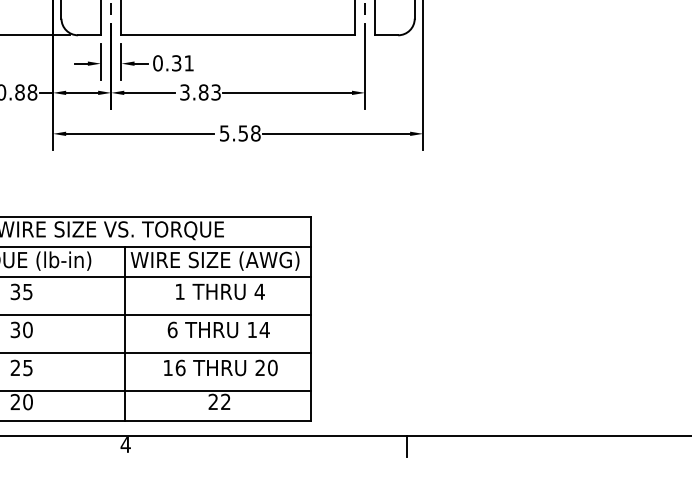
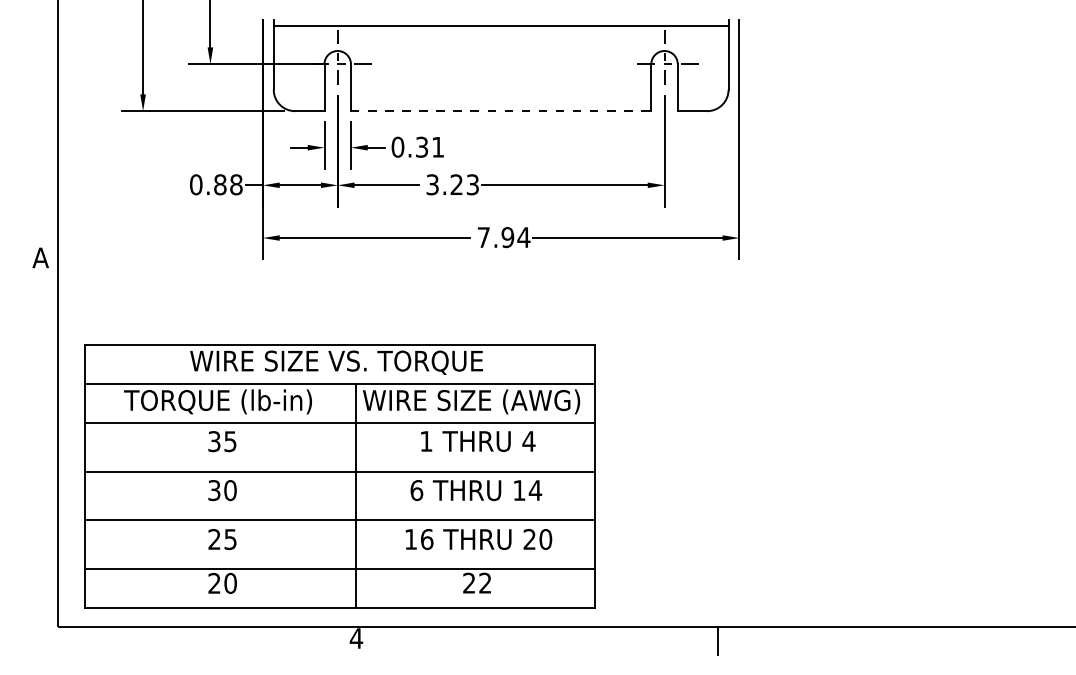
line: (238, 35) -> (501, 111), solid -> dashed
text: (203, 92) -> (456, 184), 3.83 -> 3.23
text: (239, 133) -> (503, 237), 5.58 -> 7.94

